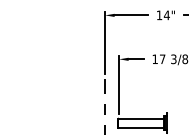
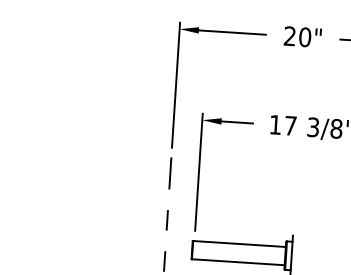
text: (162, 15) -> (296, 36), 14" -> 20"

